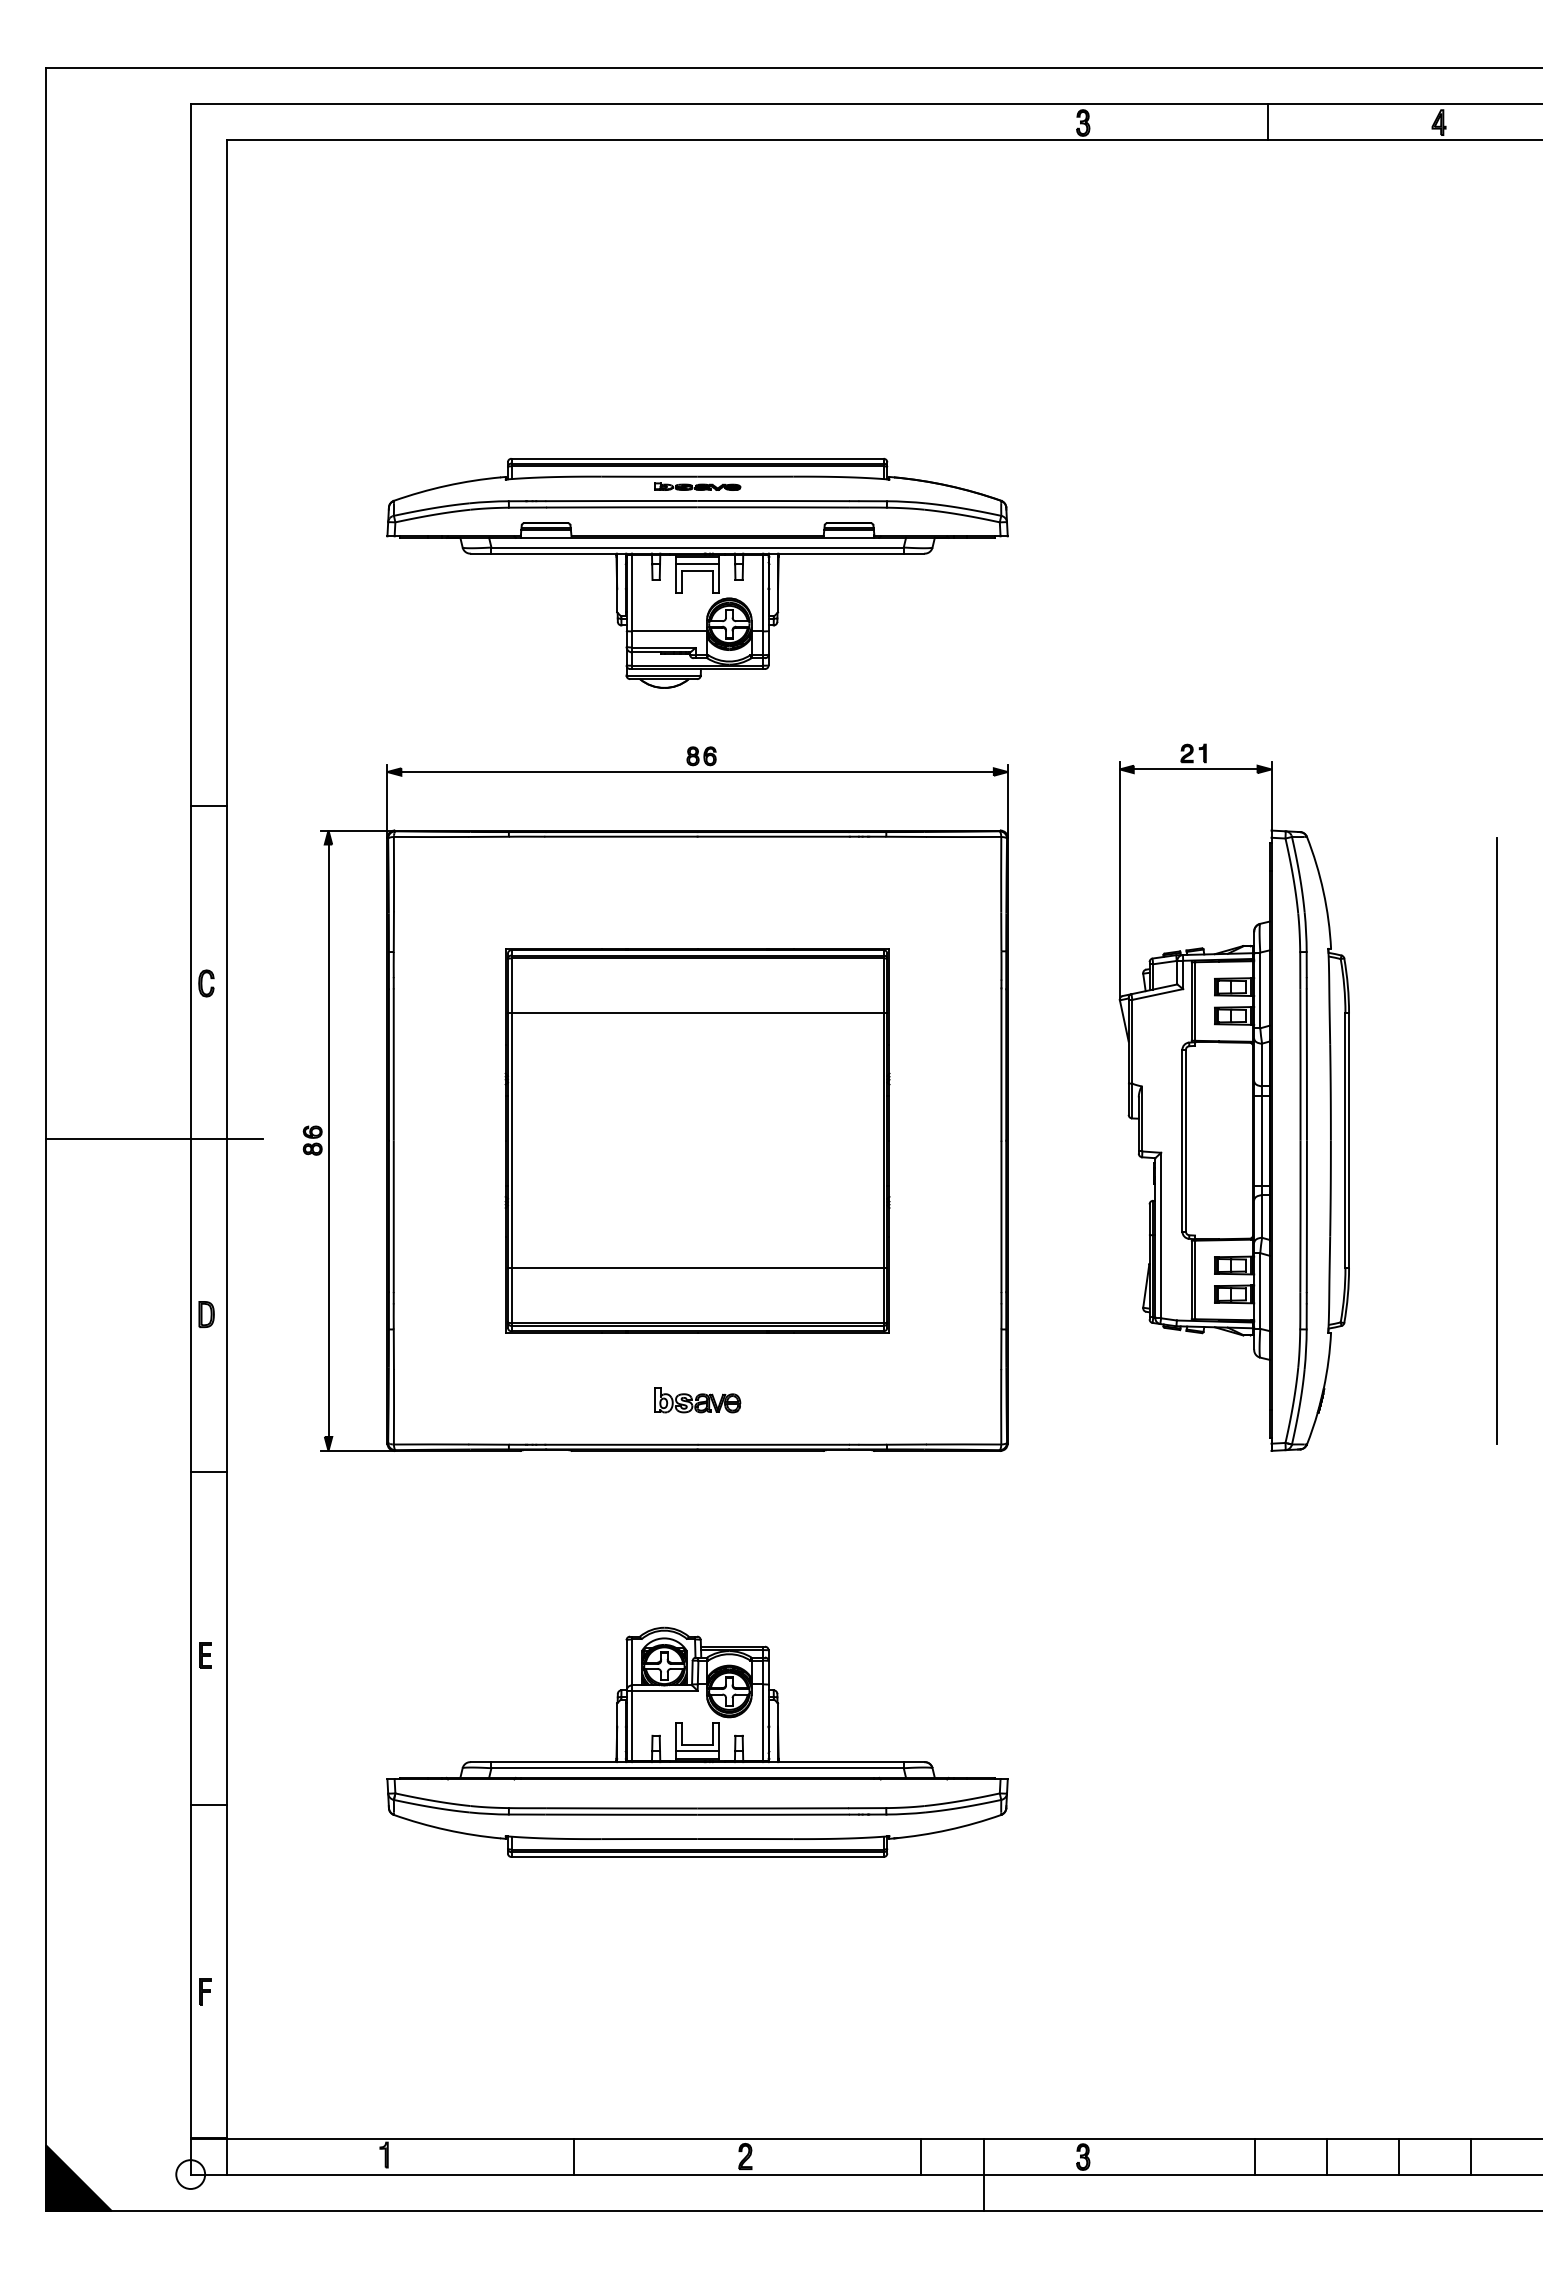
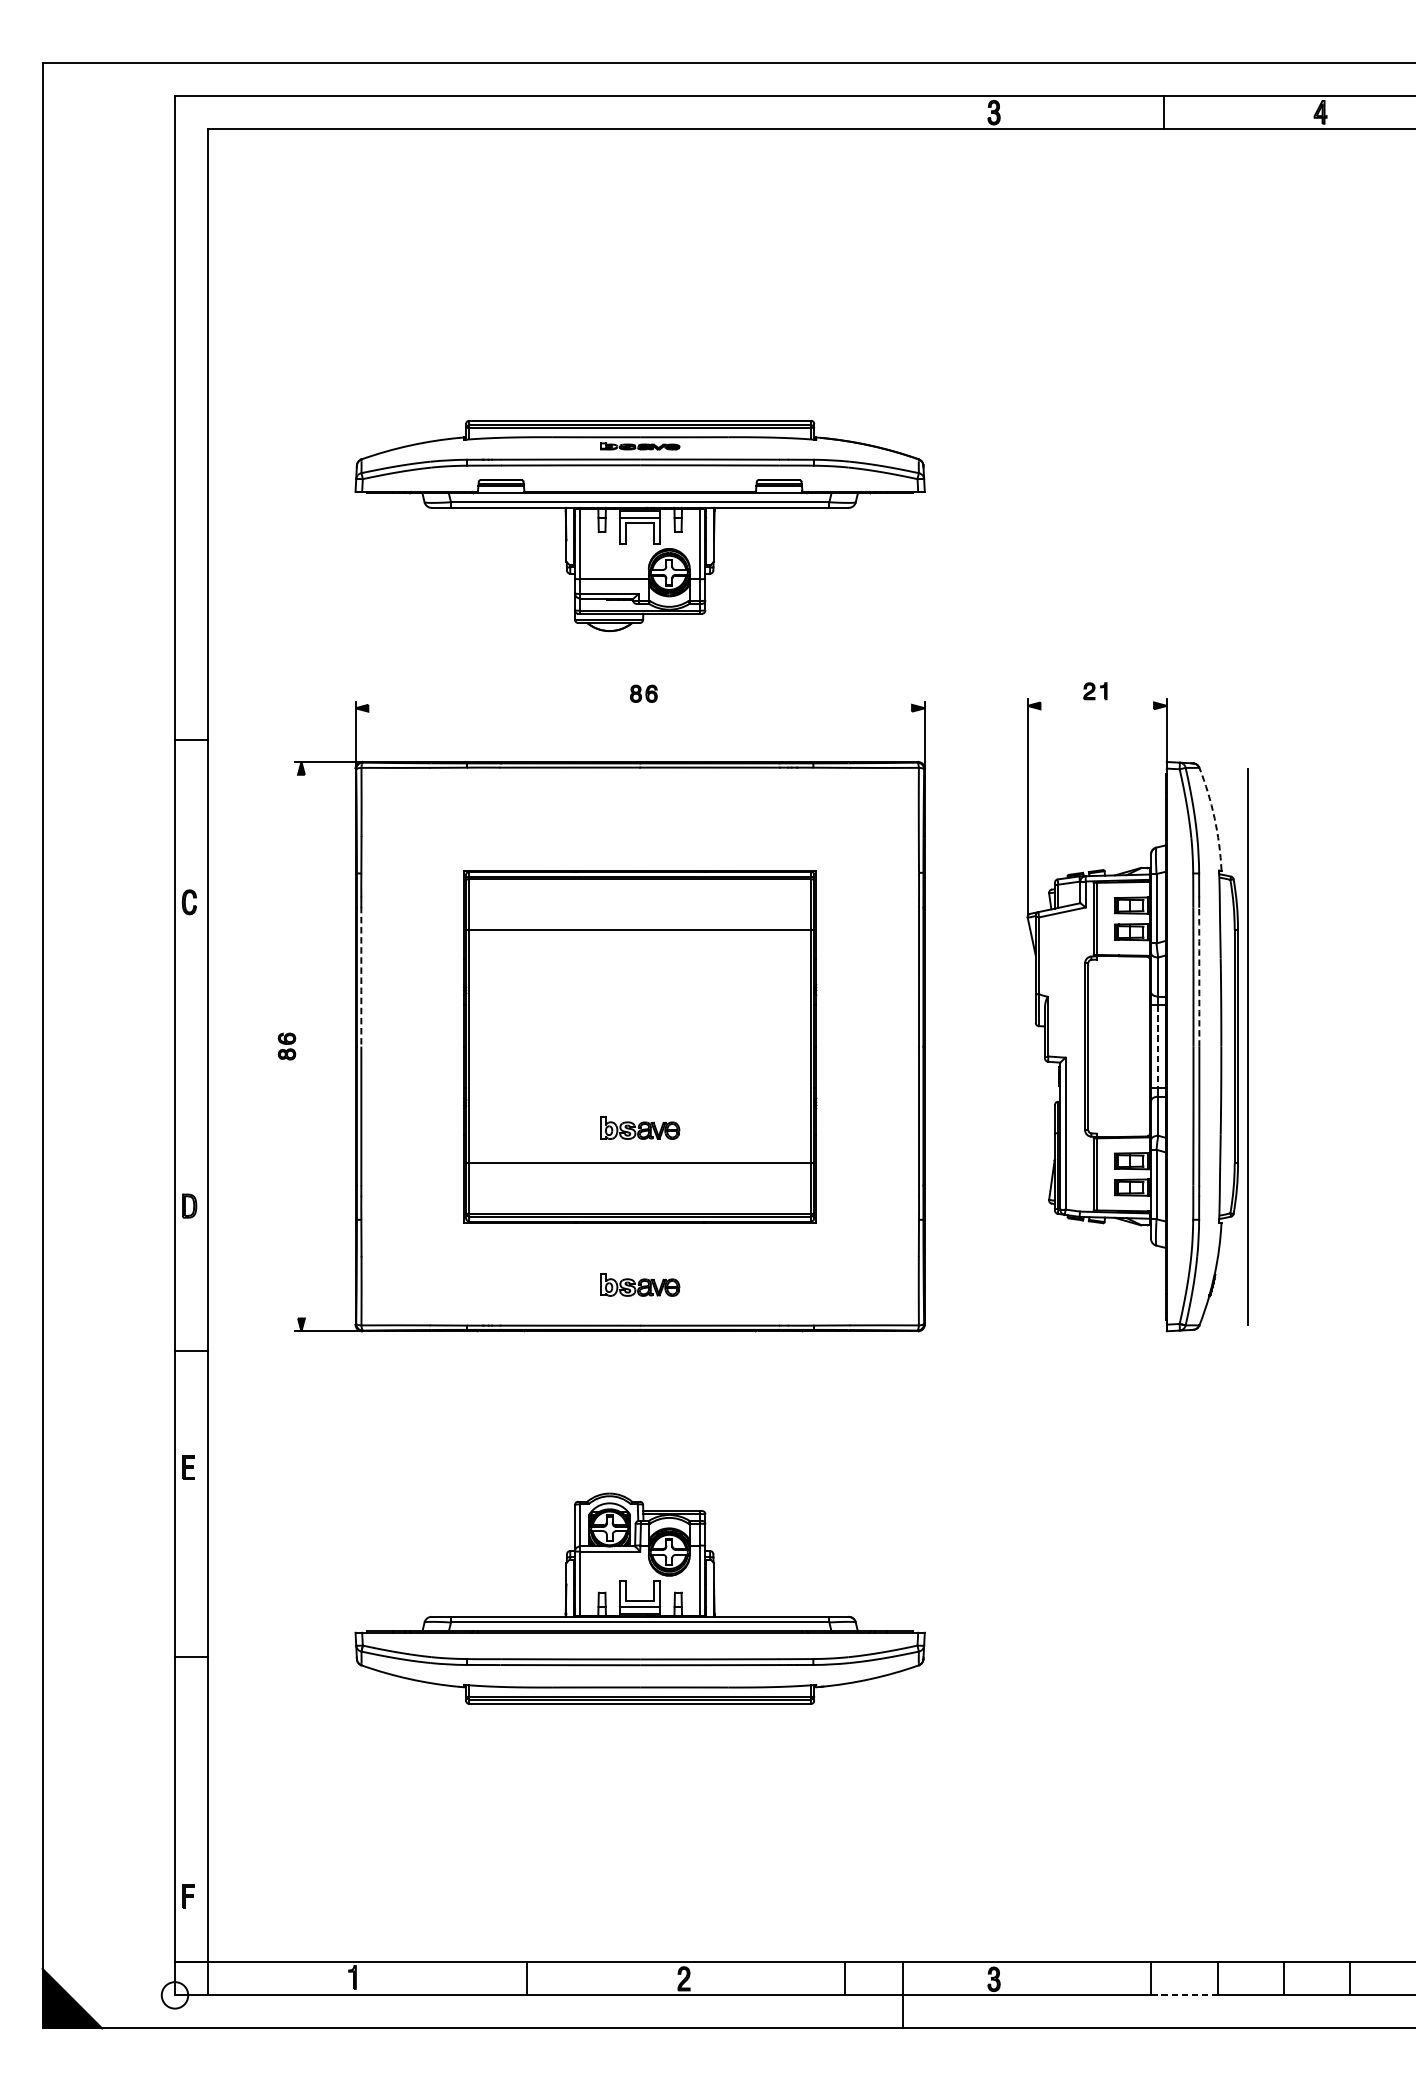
line: (1195, 769) -> (1097, 705), removed
line: (697, 772) -> (640, 708), removed
arc: (1323, 891) -> (1214, 817), solid -> dashed
arc: (1306, 1064) -> (1198, 976), solid -> dashed
line: (393, 1065) -> (361, 977), solid -> dashed
line: (154, 1139) -> (141, 1045), removed
line: (328, 1140) -> (301, 1046), removed
line: (1496, 1140) -> (1247, 1046), moved
line: (1262, 1141) -> (1158, 1047), solid -> dashed
part: (697, 1229) -> (640, 1128), added
part: (205, 1655) -> (188, 1467), moved
part: (205, 1991) -> (188, 1896), moved
line: (1291, 2174) -> (1185, 1995), solid -> dashed

